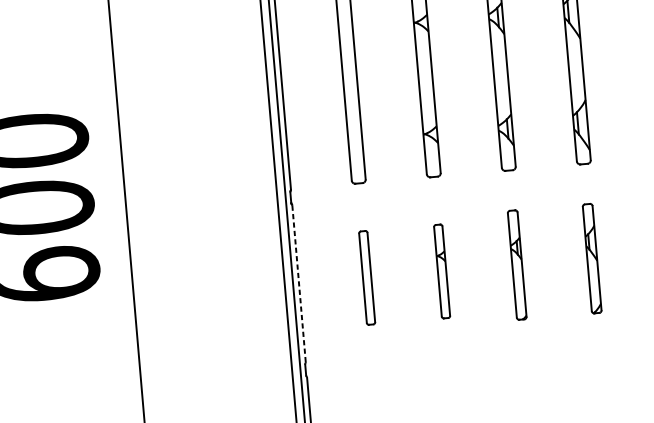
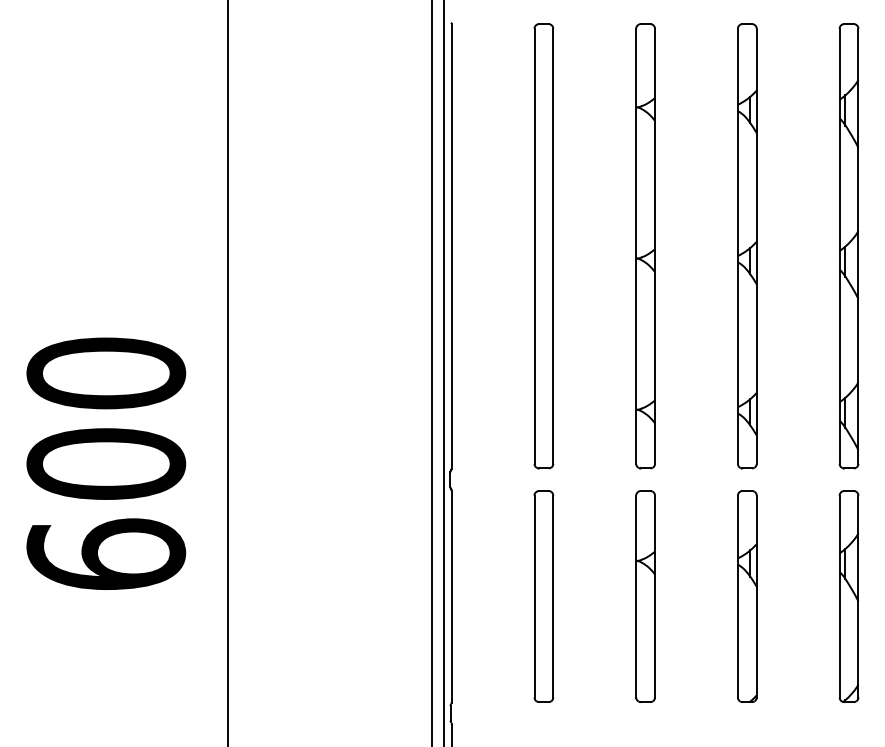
part: (591, 258) -> (848, 596), size x1.43
part: (517, 265) -> (747, 596), size x1.43
part: (442, 271) -> (645, 596), size x1.67
part: (366, 277) -> (543, 596), size x1.67
line: (299, 284) -> (451, 597), dashed -> solid

